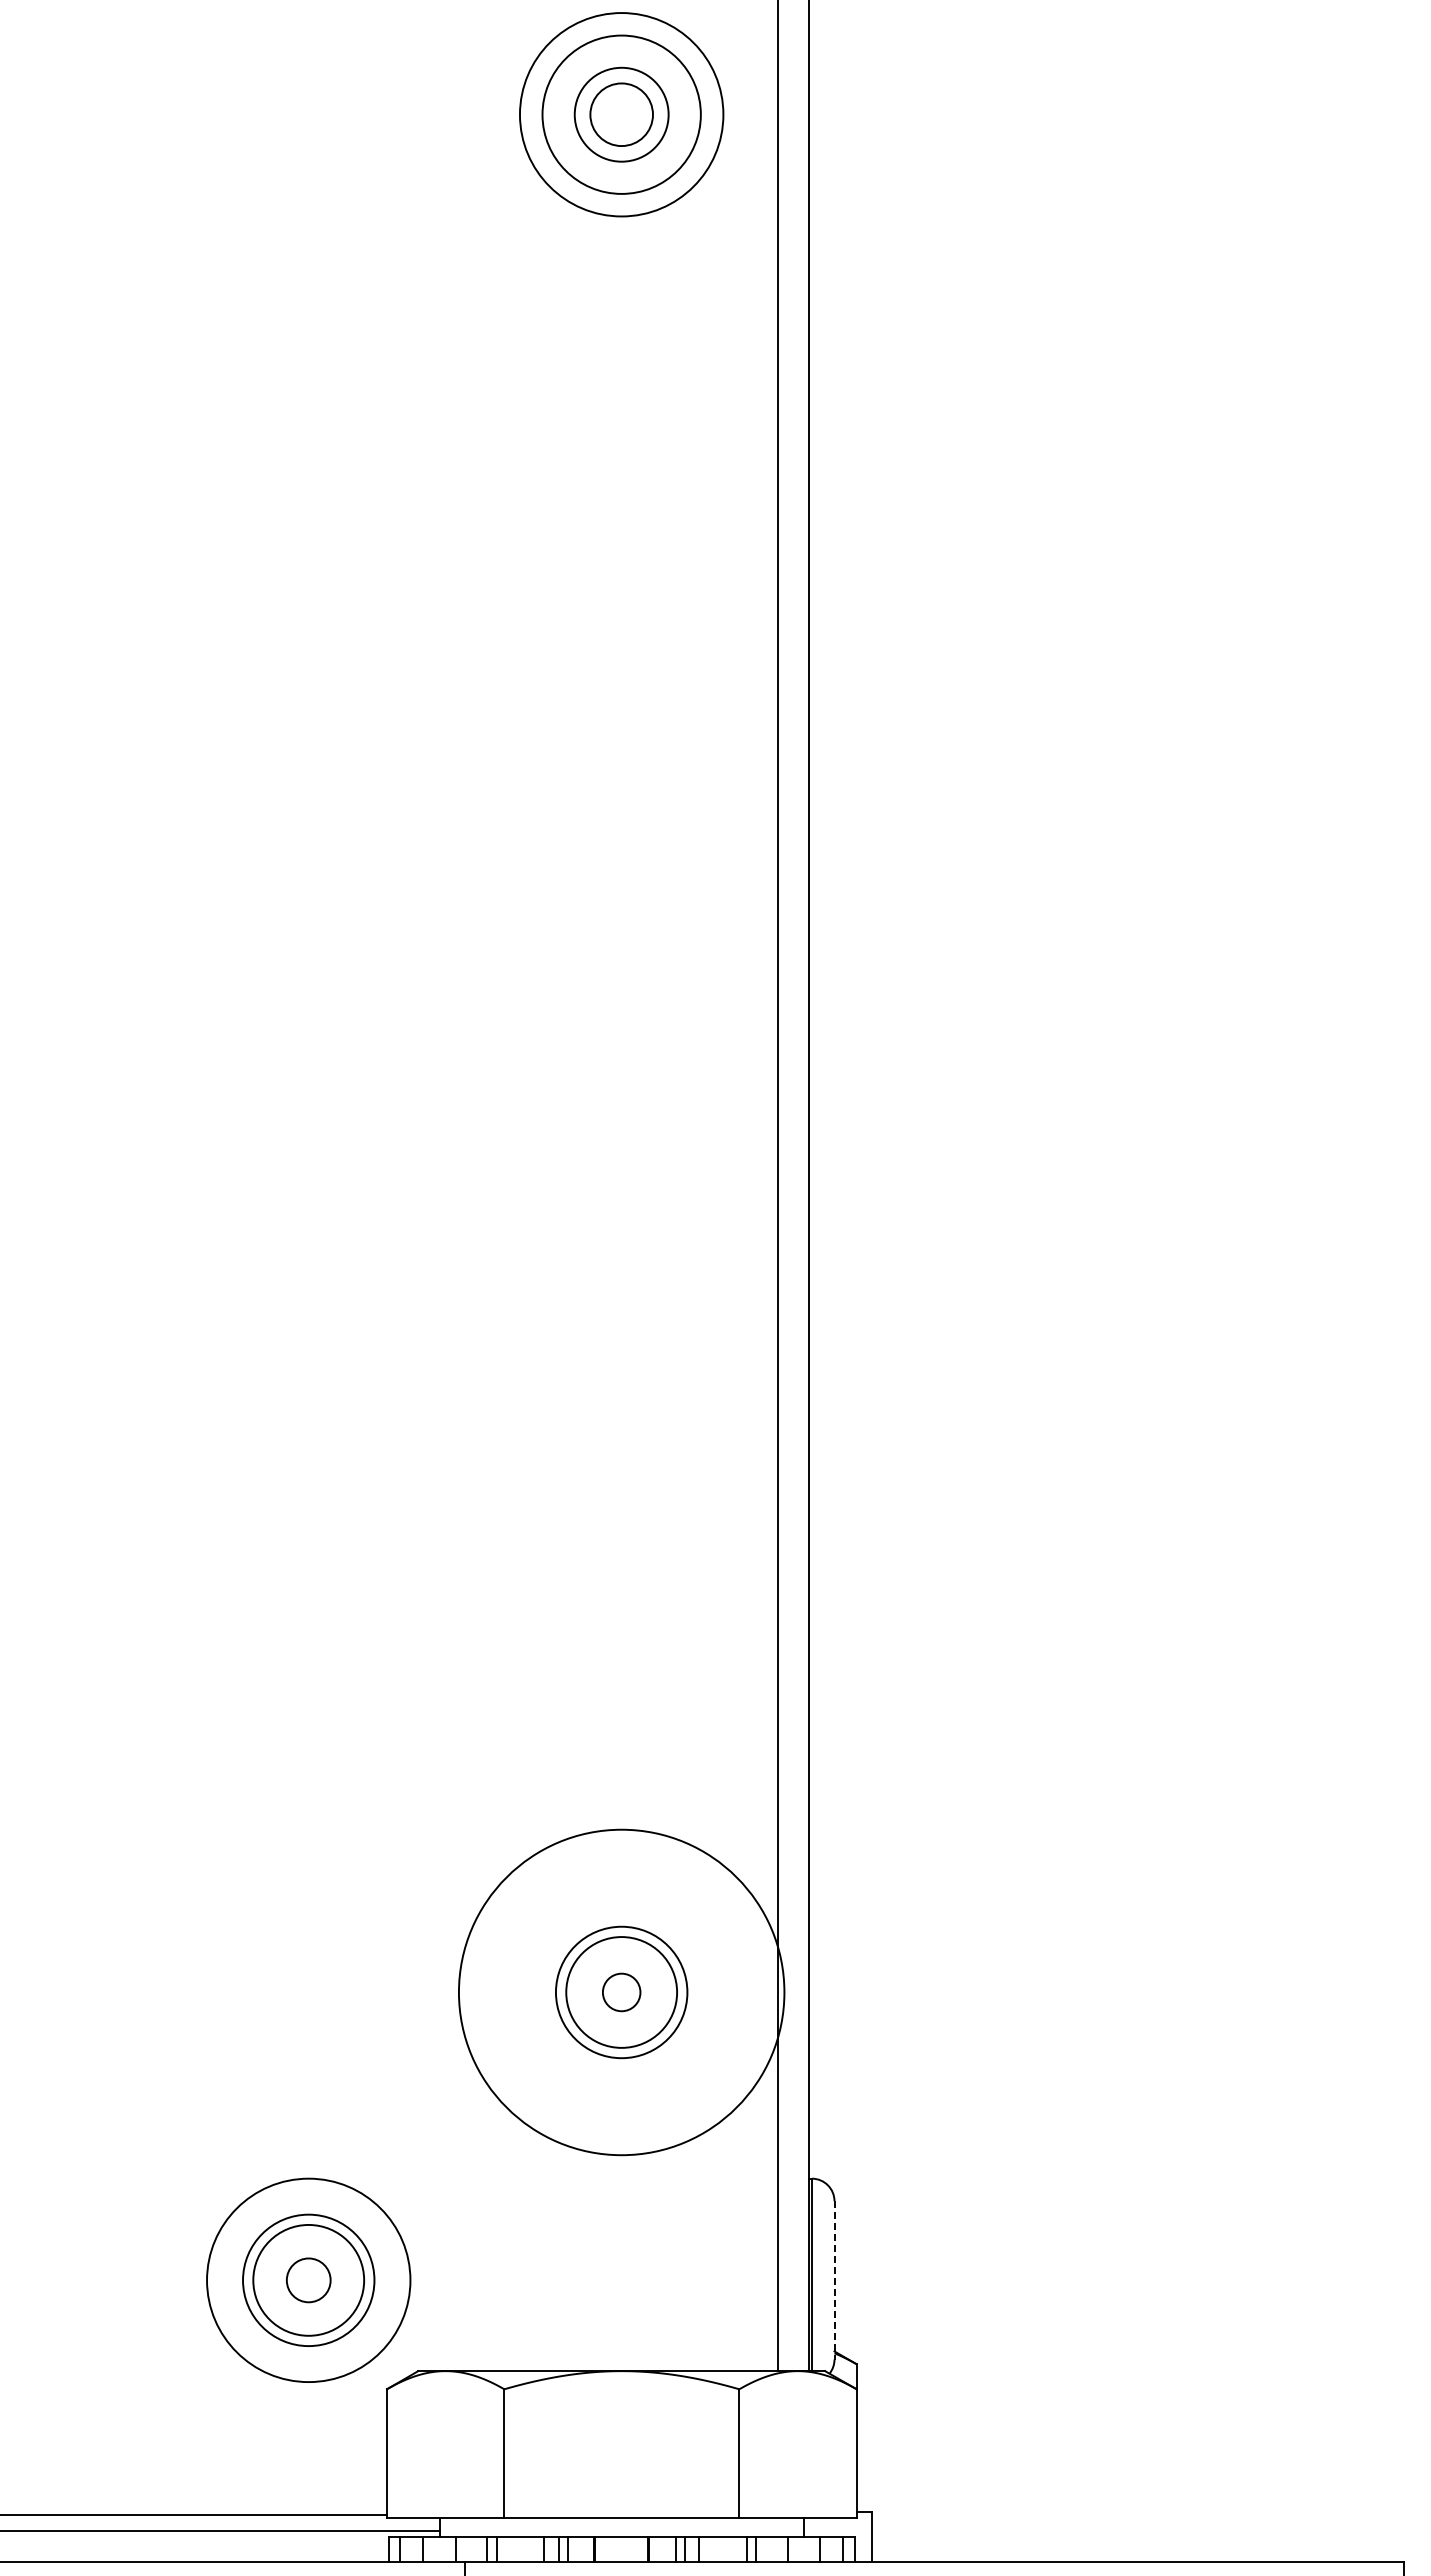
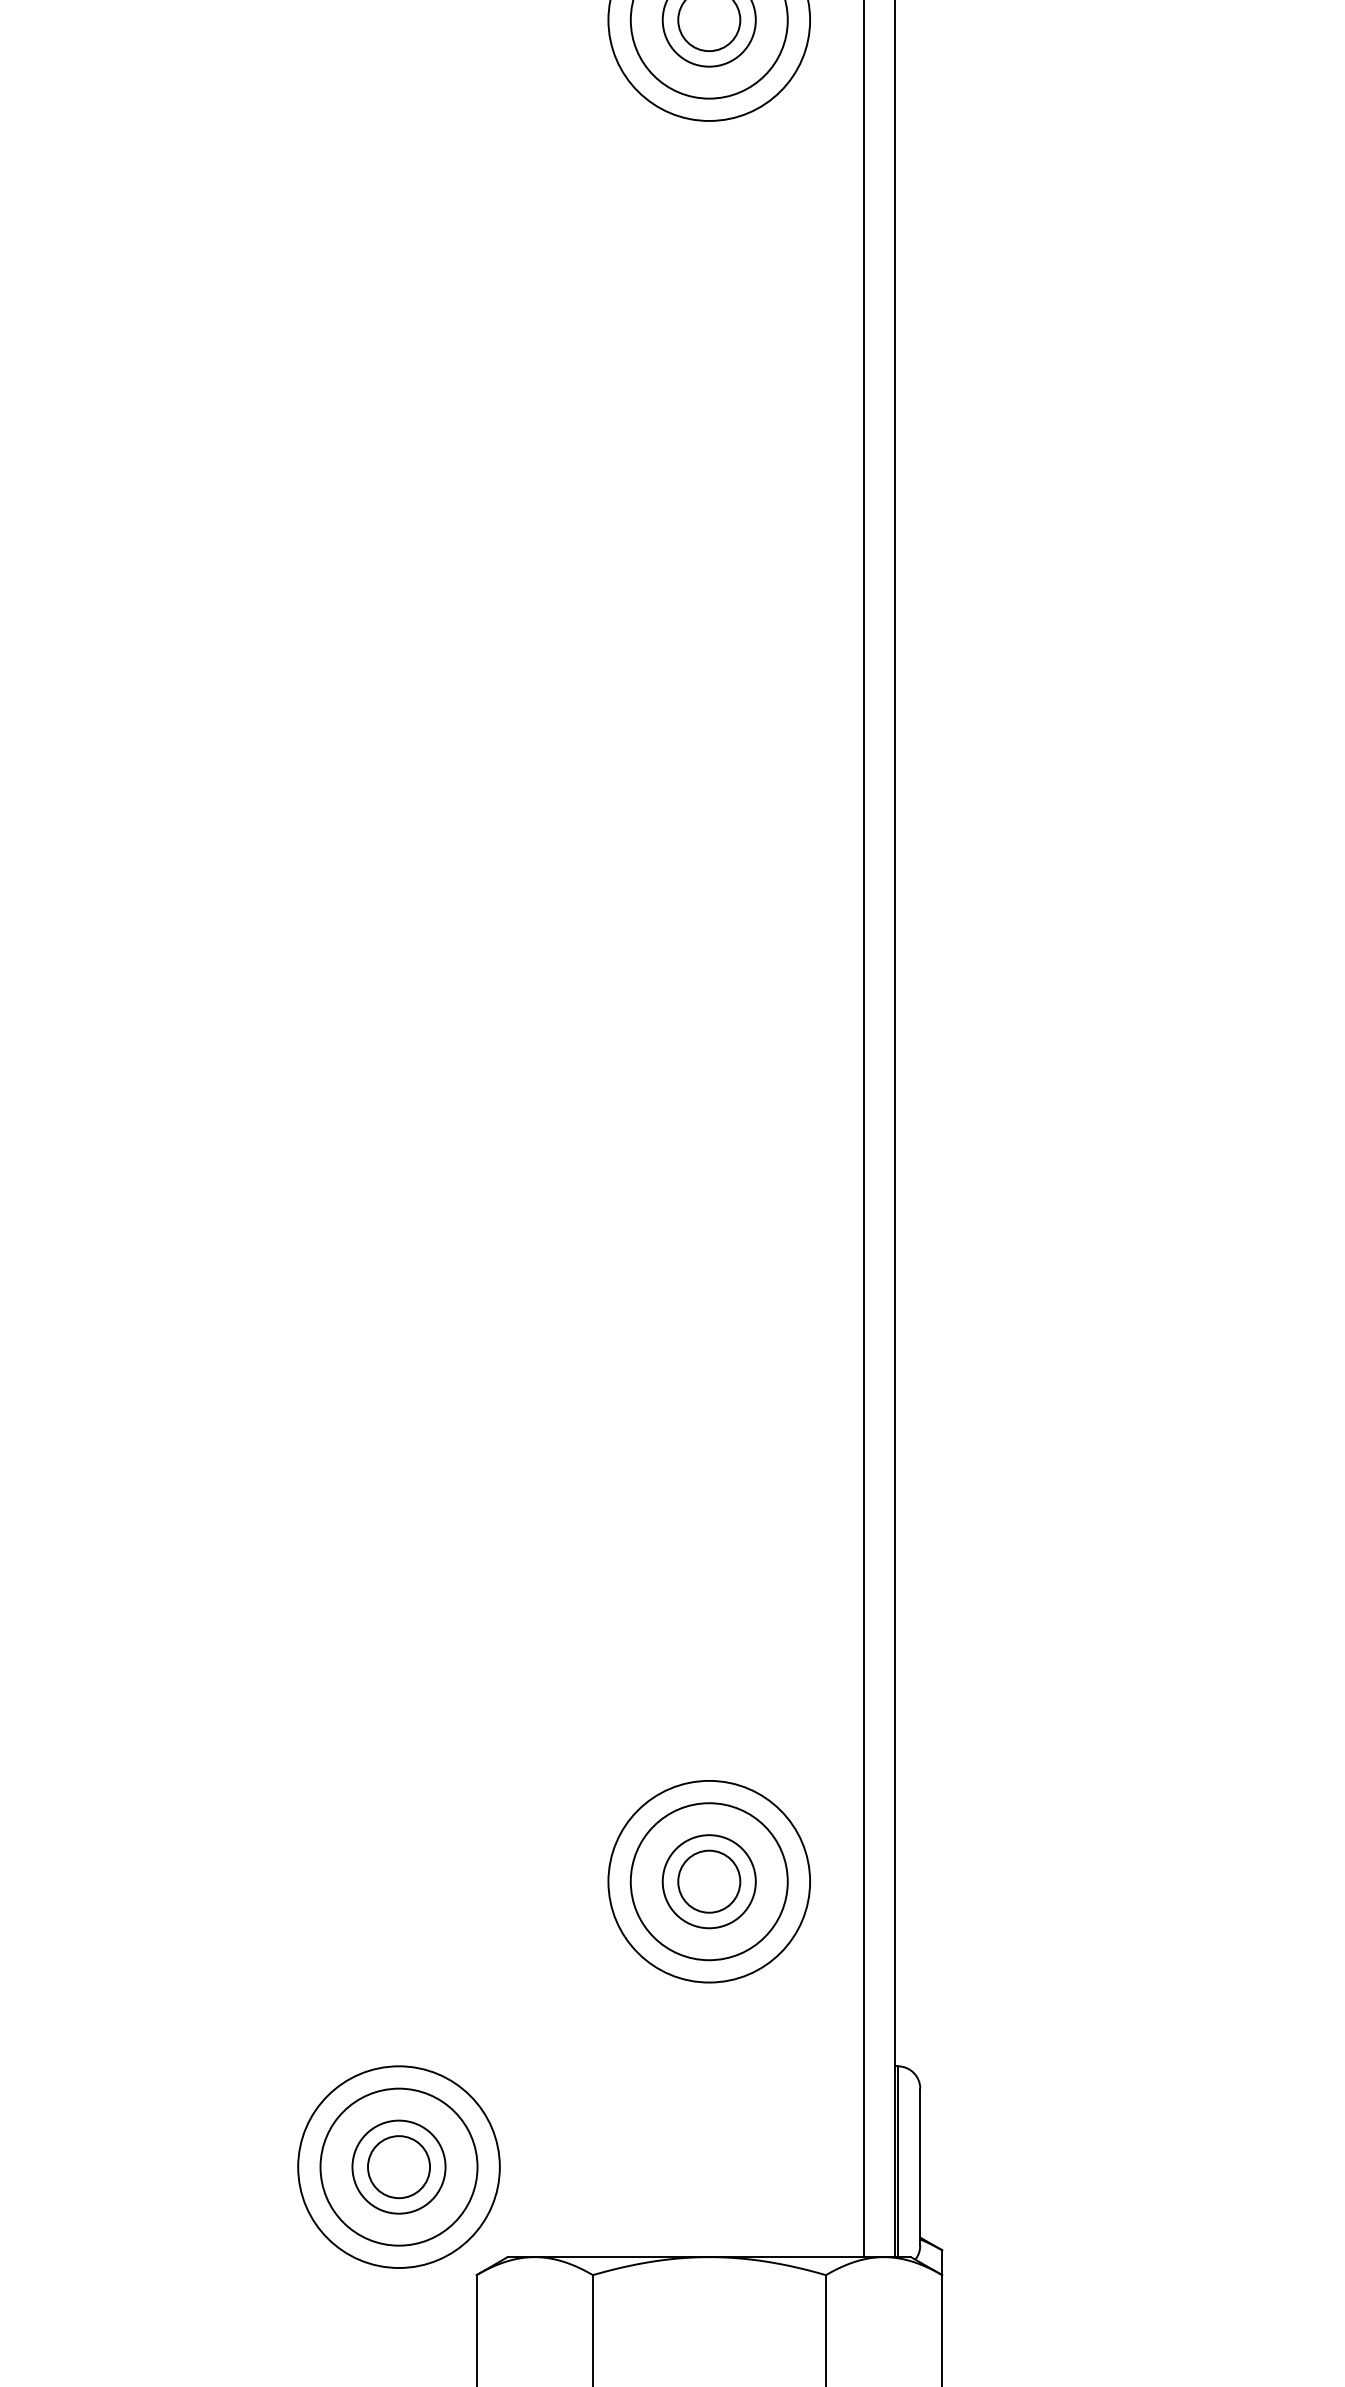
circle: (621, 1992) -> (709, 1881), size x0.62
circle: (621, 1992) -> (709, 1881), size x0.71
circle: (621, 1992) -> (709, 1881), size x1.43
circle: (621, 1992) -> (709, 1881), size x1.67
circle: (308, 2280) -> (398, 2167), size x0.71
circle: (308, 2280) -> (398, 2167), size x1.43
circle: (308, 2280) -> (398, 2167), size x1.43
line: (834, 2280) -> (920, 2167), dashed -> solid

